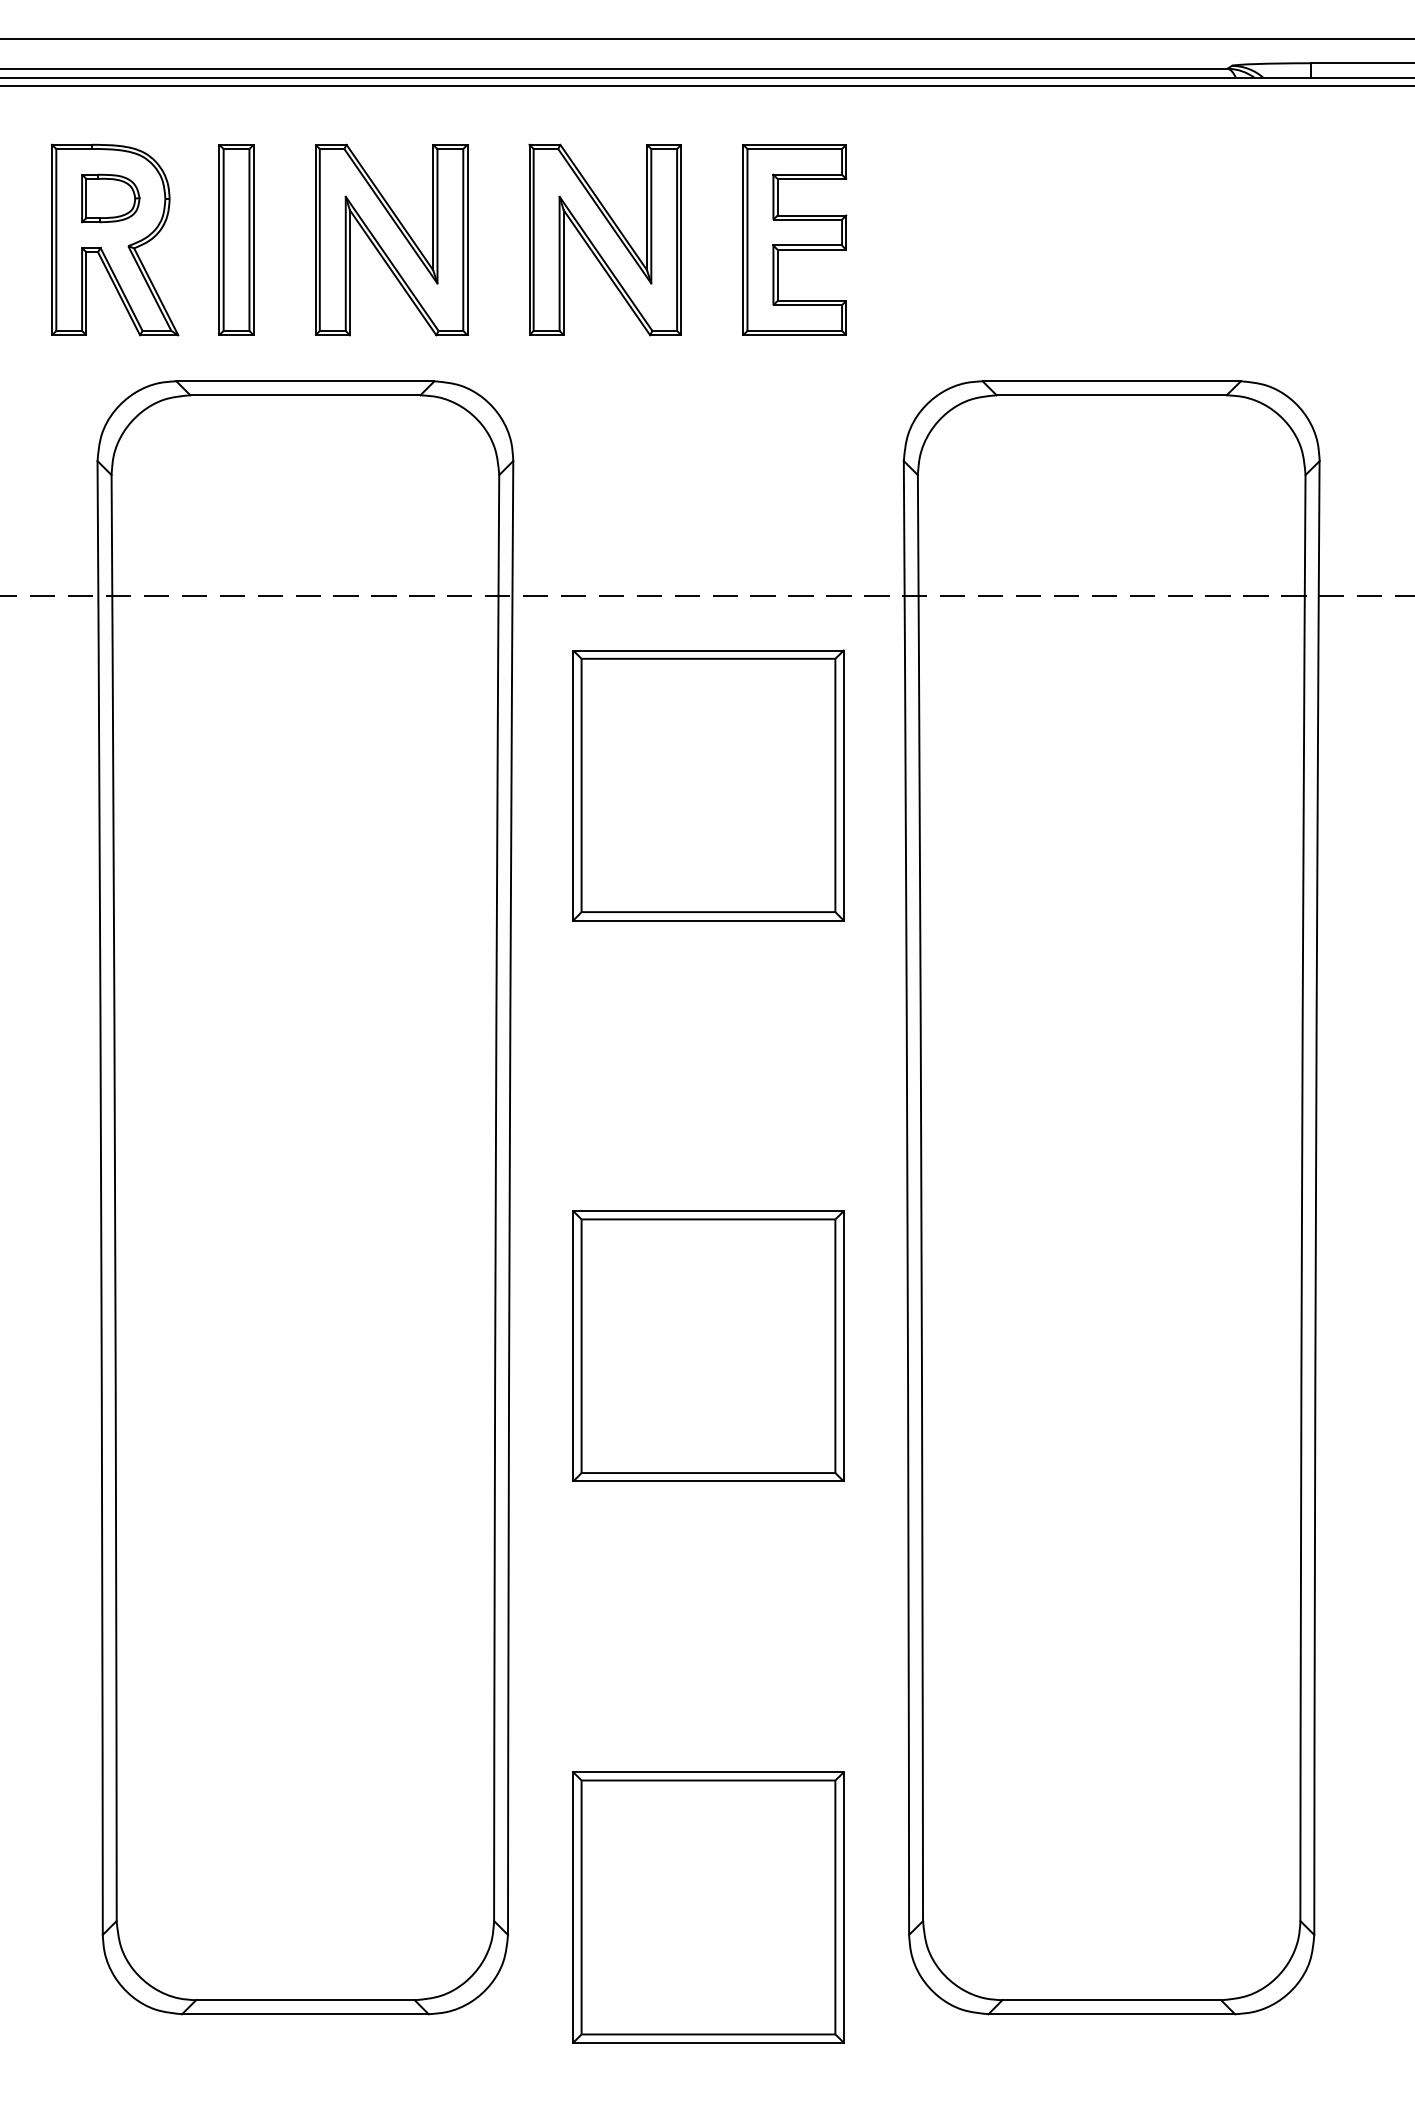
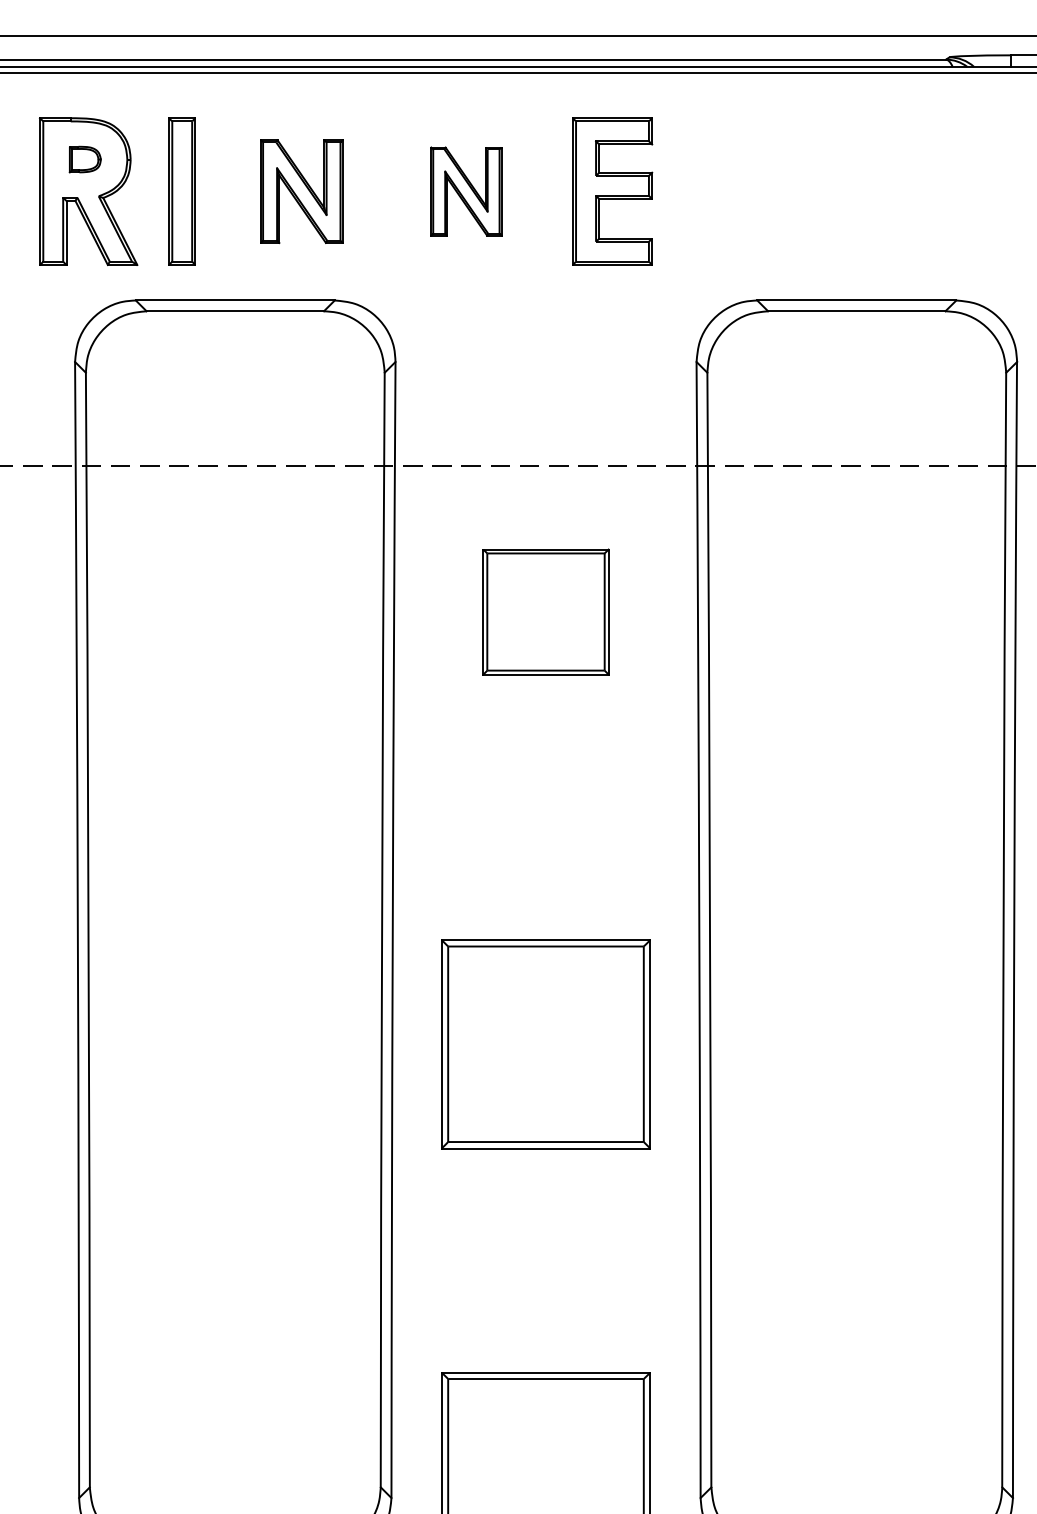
part: (110, 198) -> (85, 159), size x0.7
part: (391, 239) -> (301, 191), size x0.7
part: (604, 239) -> (465, 191), size x0.6
part: (708, 785) -> (546, 612), size x0.6

